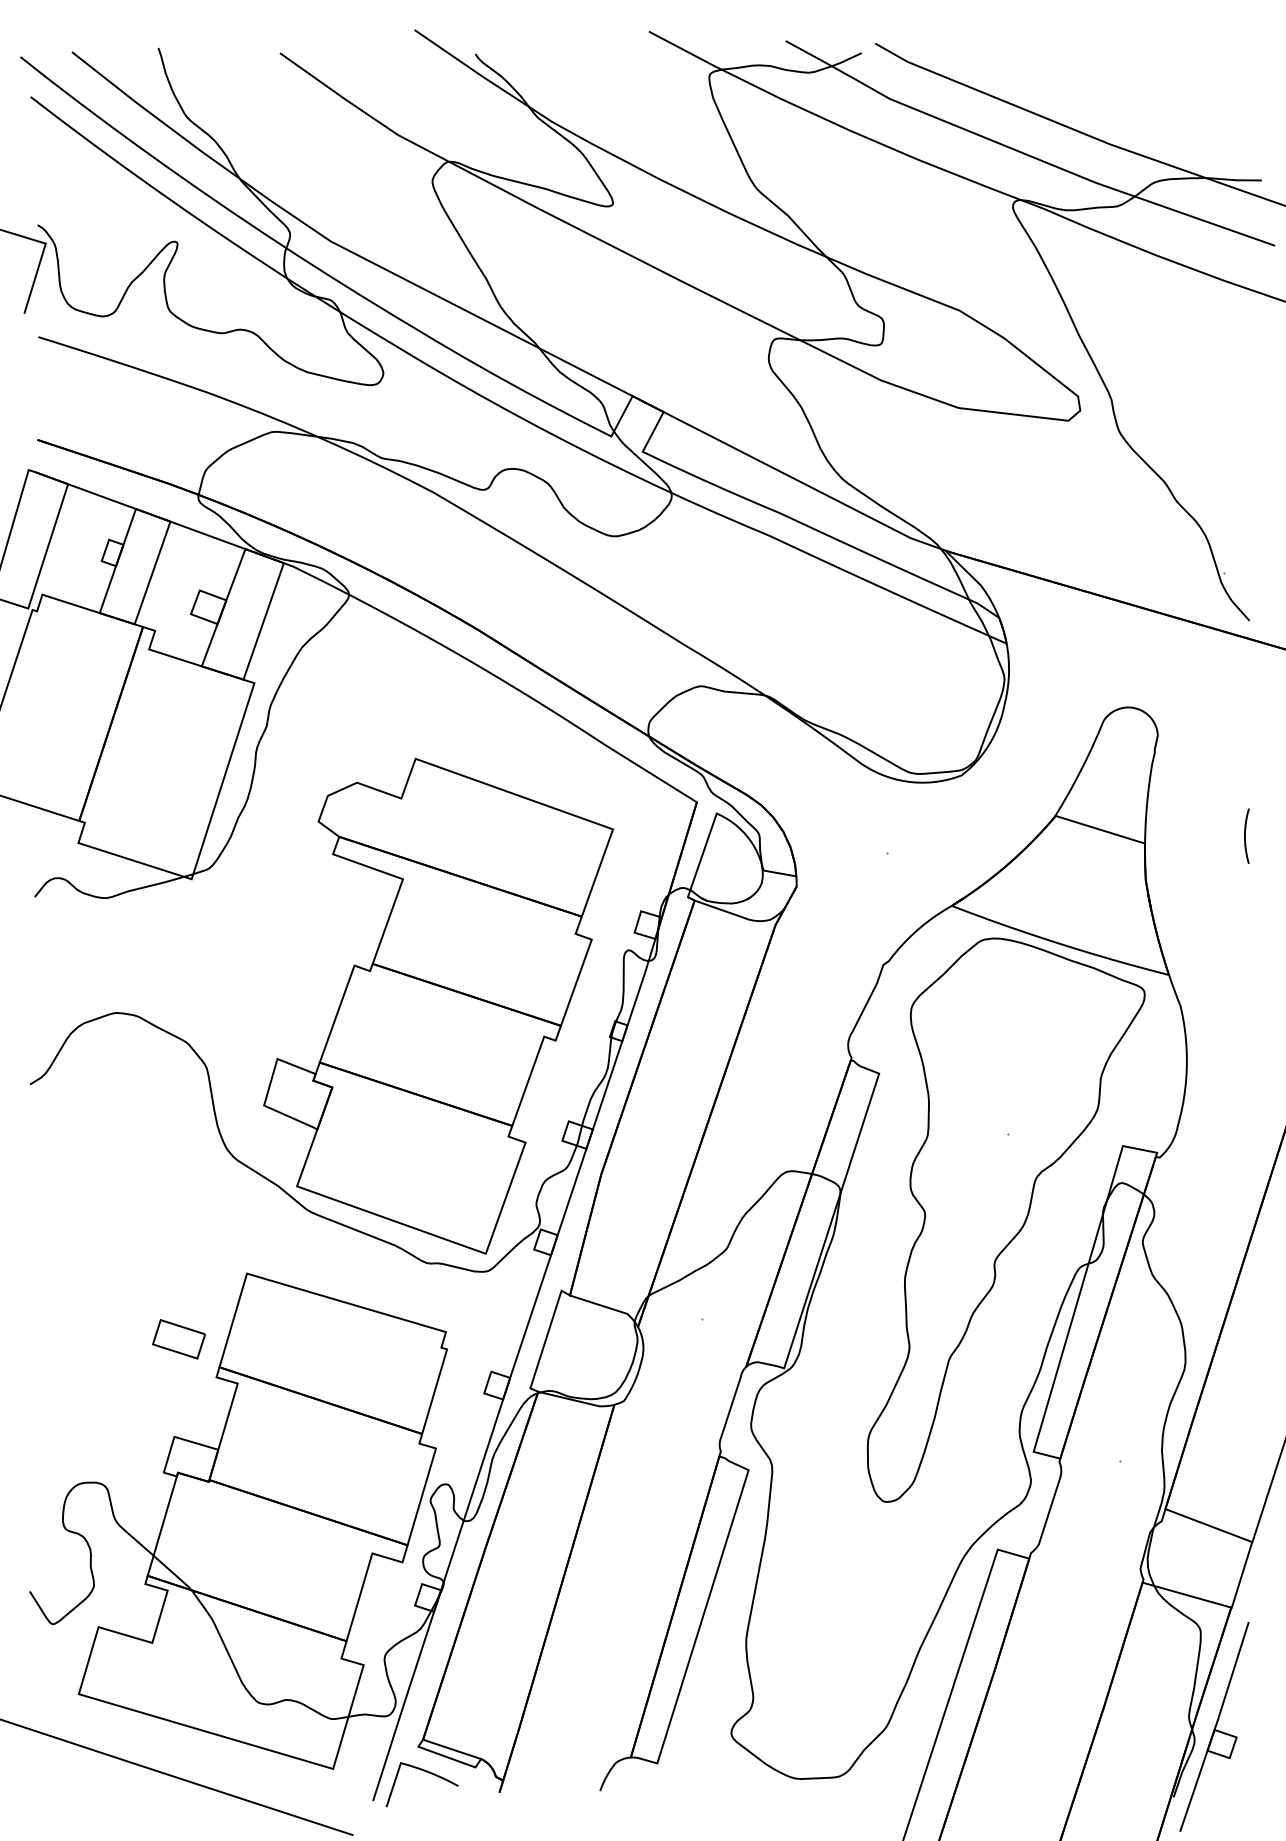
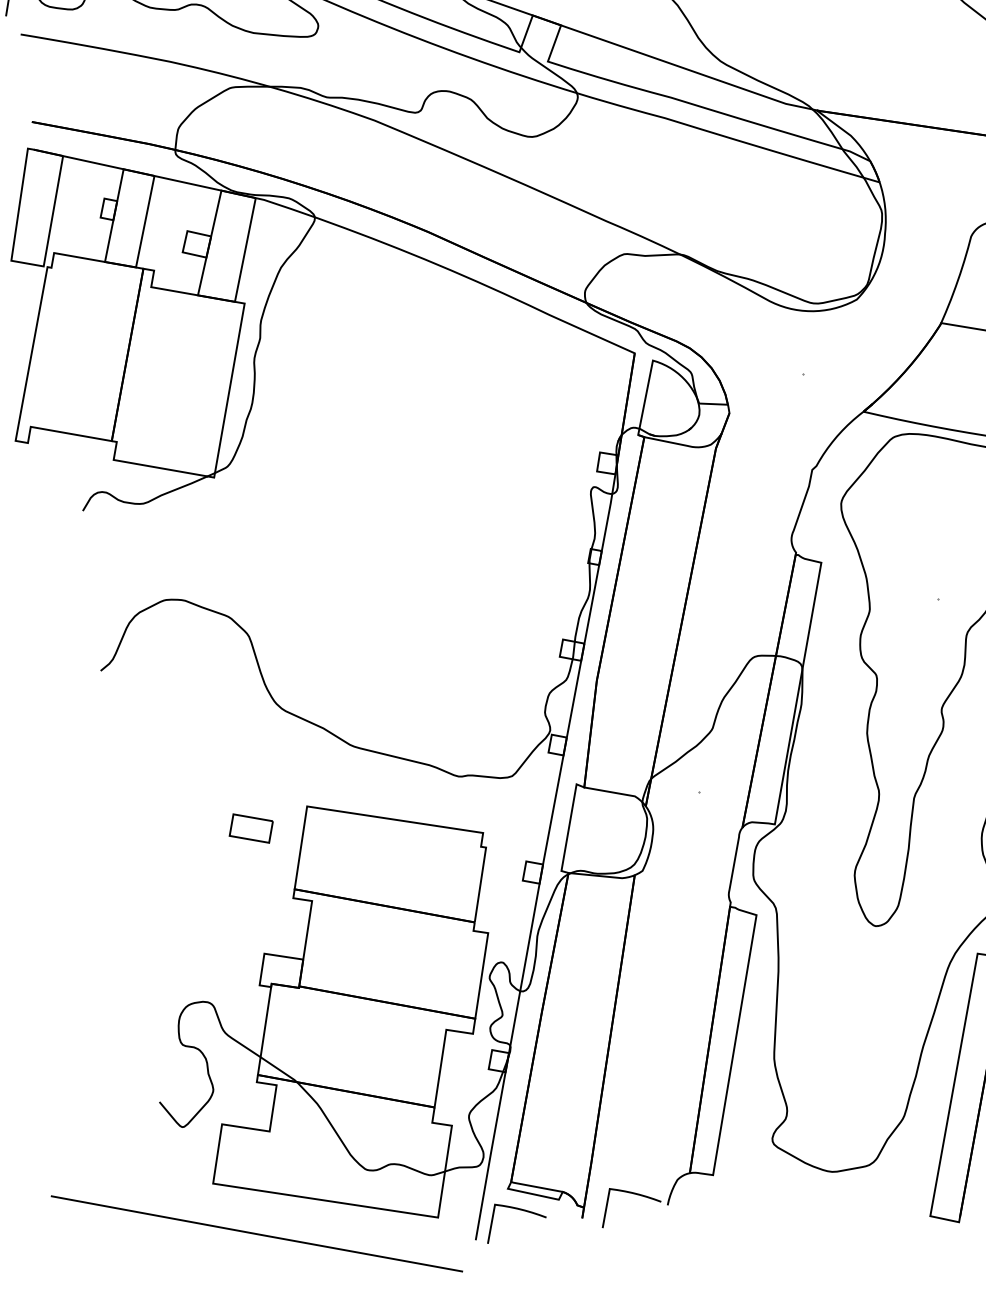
part: (438, 1005) -> (438, 556), removed
part: (178, 1339) -> (250, 828), moved
curve: (561, 1772) -> (632, 1194), added

